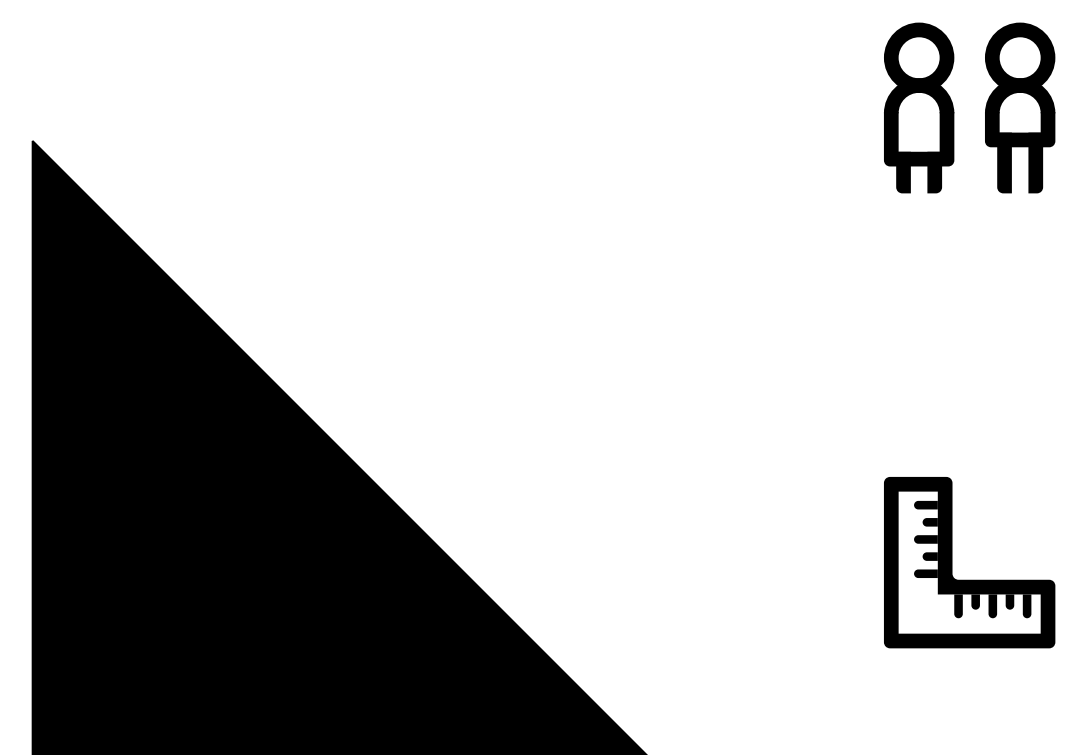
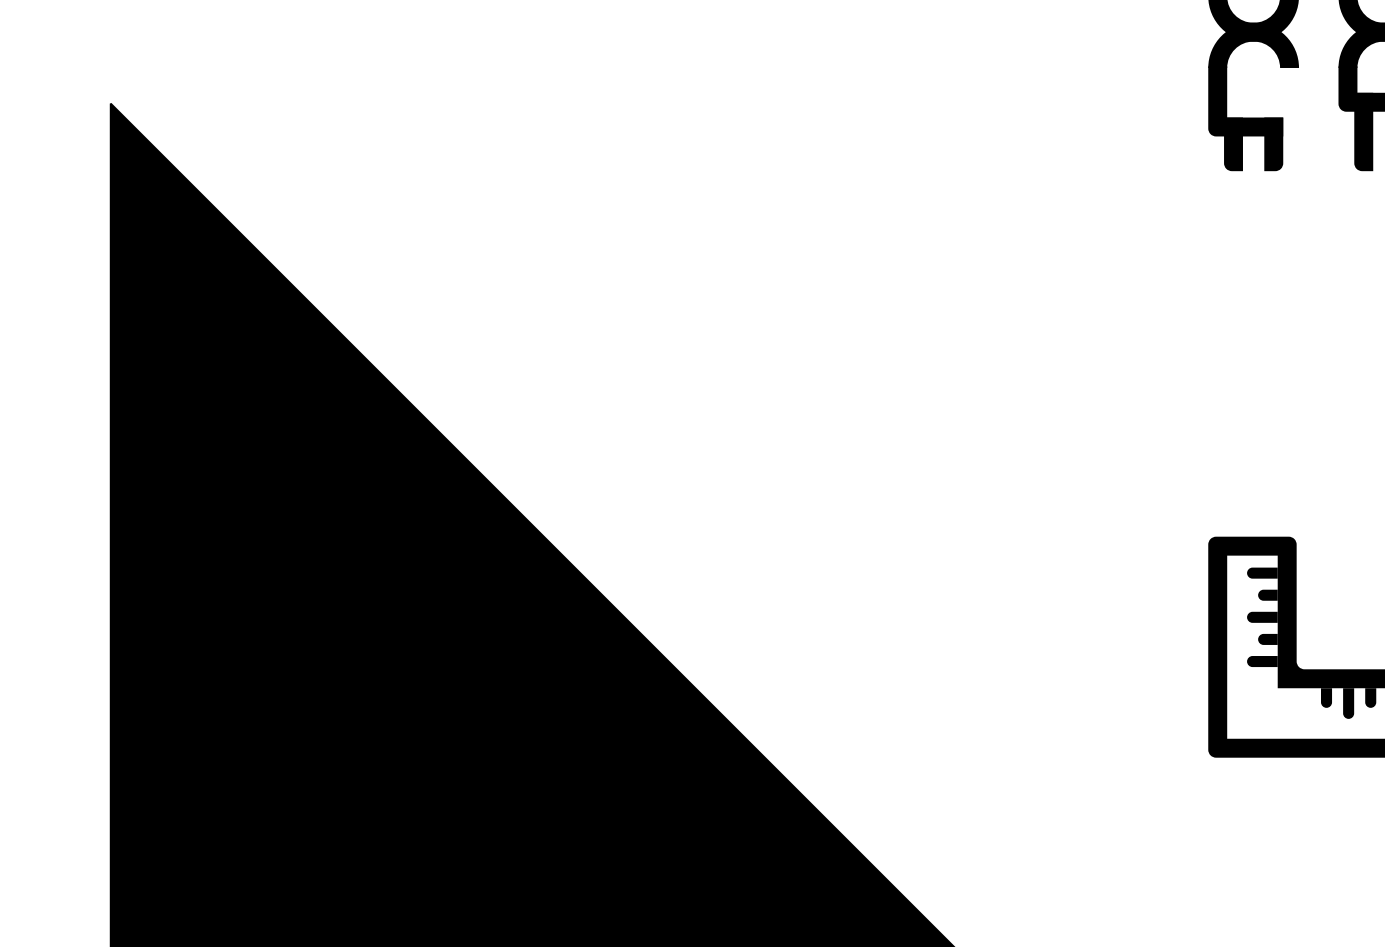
fill: (946, 139) -> (1288, 101), removed
fill: (958, 606) -> (1304, 703), removed

